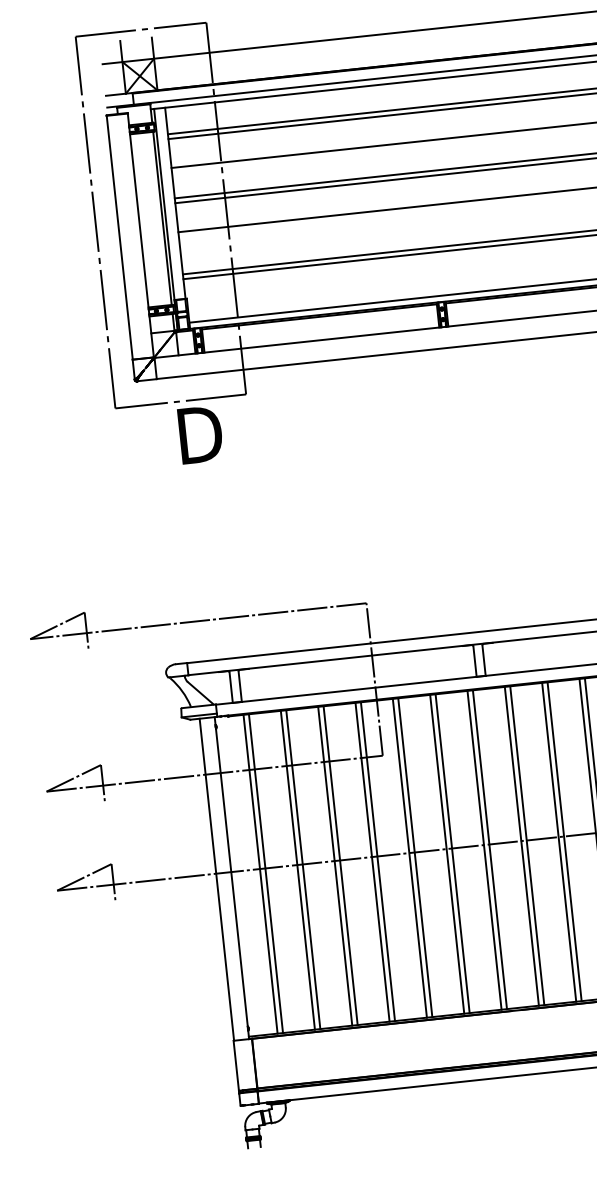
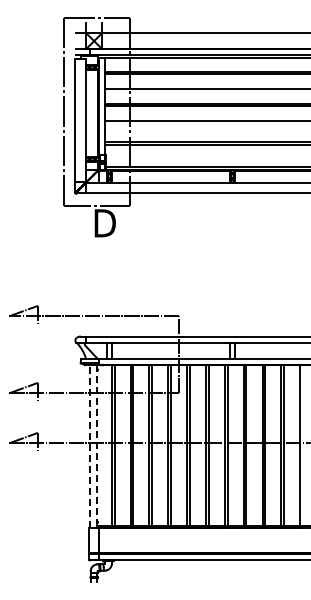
line: (216, 878) -> (89, 445), solid -> dashed
line: (232, 878) -> (97, 446), solid -> dashed

